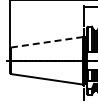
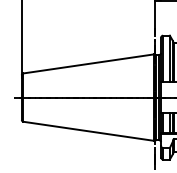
line: (46, 42) -> (87, 64), dashed -> solid

